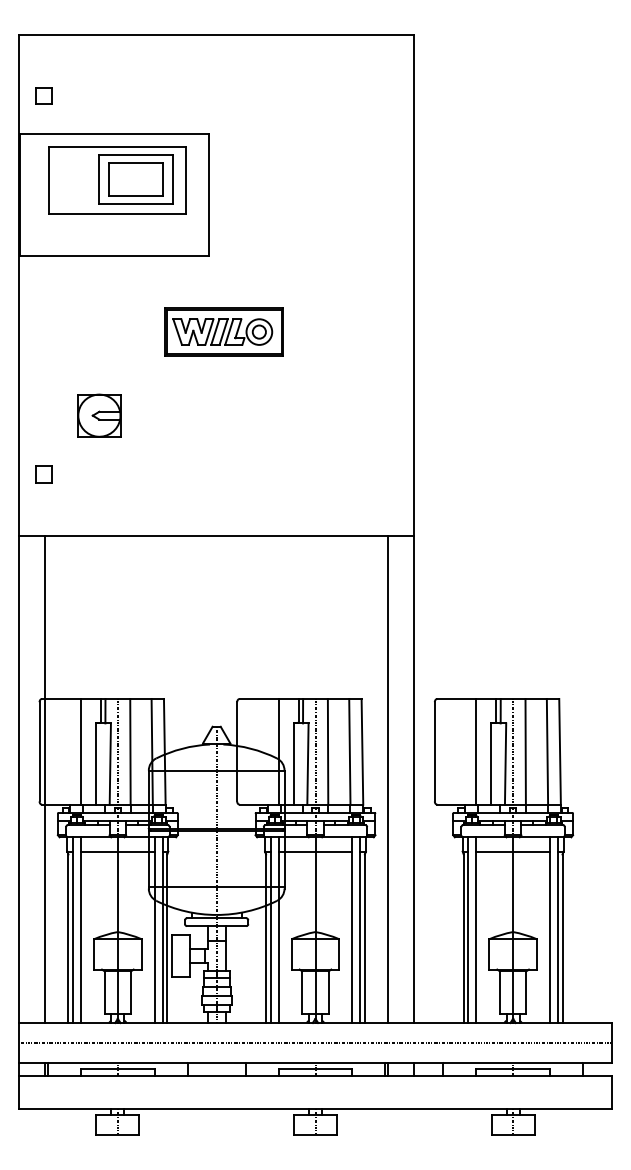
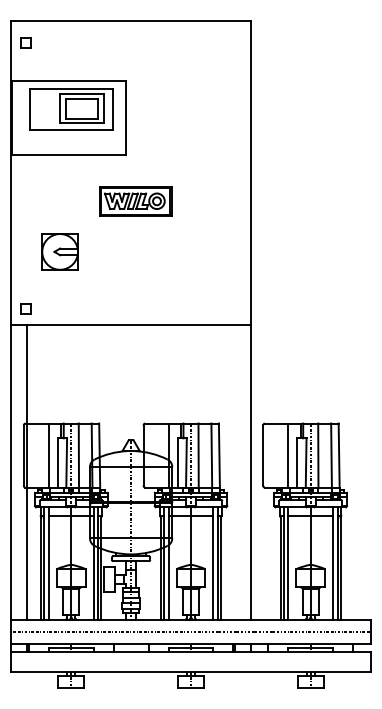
part: (42, 94) -> (25, 42), moved
part: (98, 414) -> (59, 251), size x1.4
part: (42, 474) -> (25, 308), moved
line: (387, 778) -> (234, 471), removed

